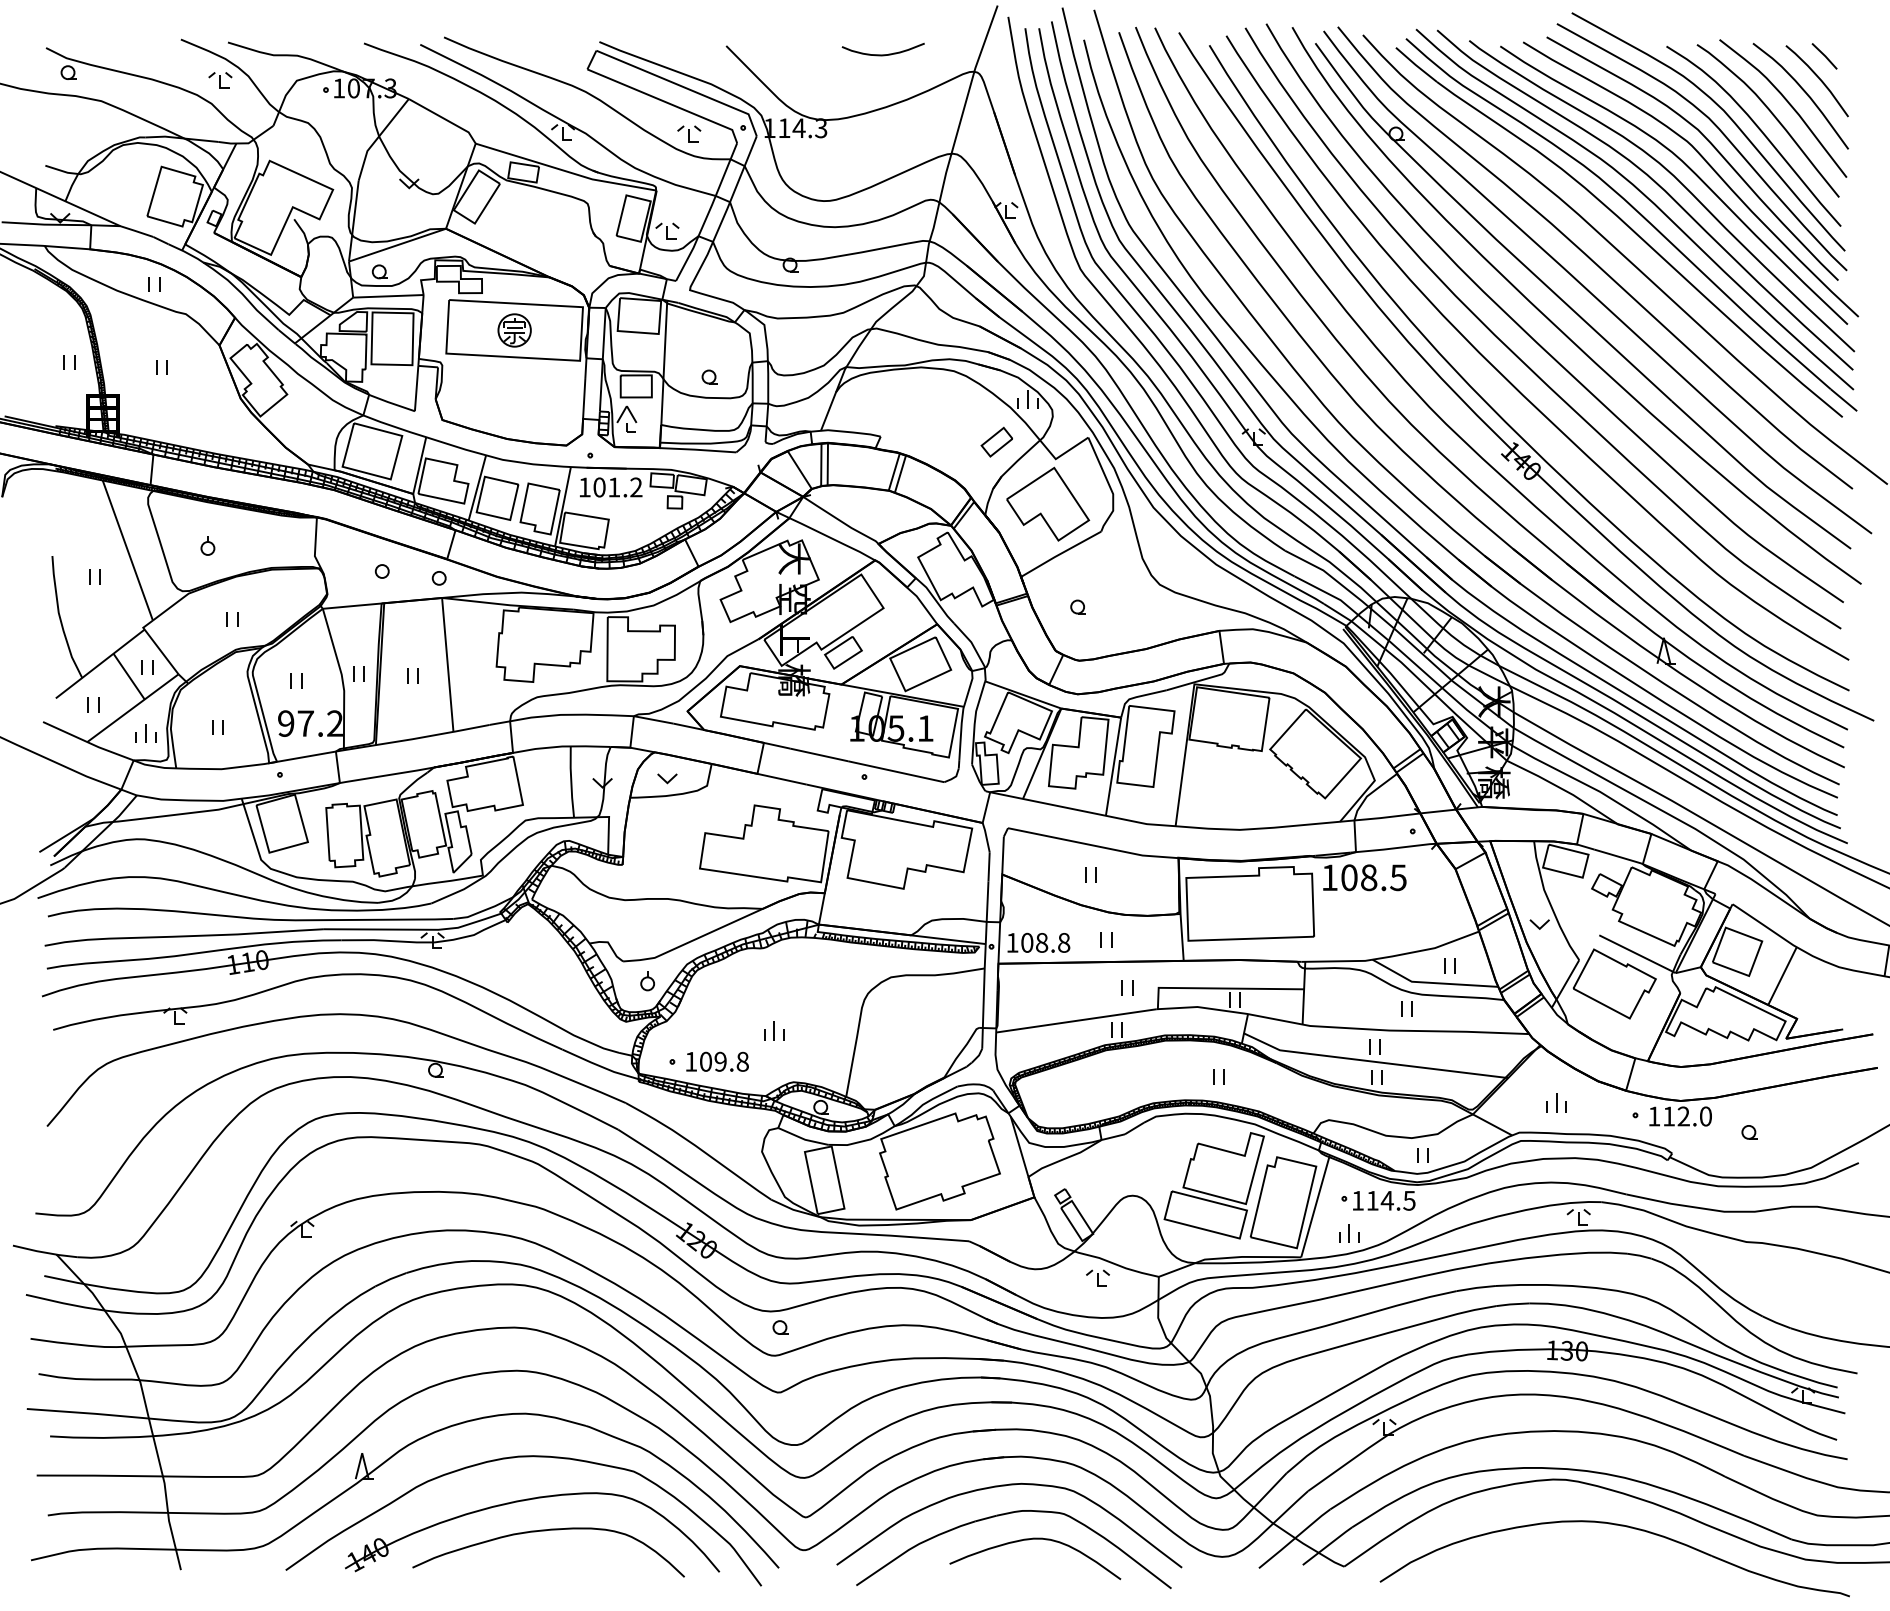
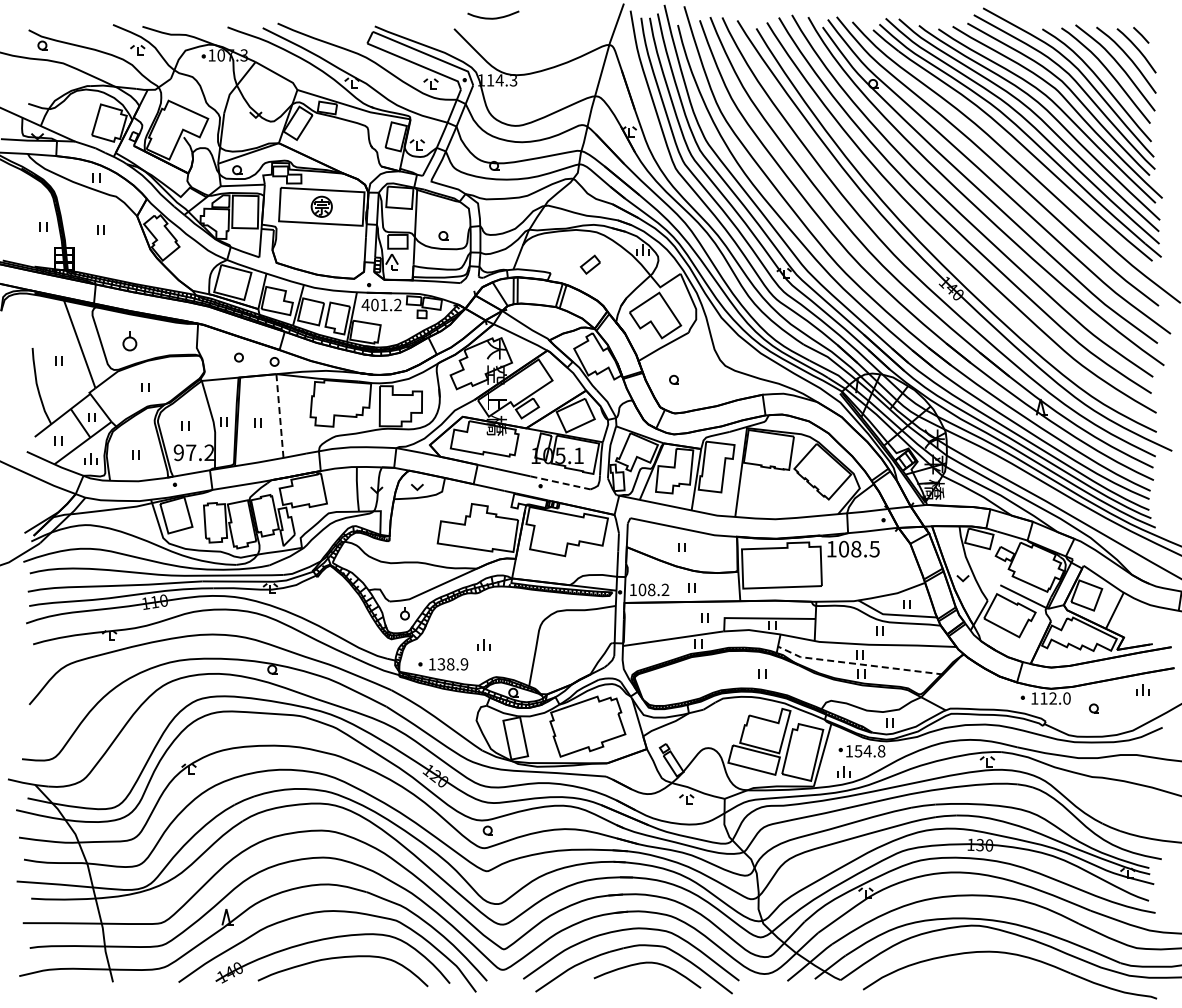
curve: (883, 53) -> (493, 17), moved
part: (995, 441) -> (589, 264), moved
text: (584, 488) -> (365, 305), 101.2 -> 401.2
part: (207, 545) -> (129, 341), size x1.6
line: (448, 665) -> (280, 416), solid -> dashed
line: (896, 771) -> (560, 482), solid -> dashed
text: (1064, 942) -> (665, 589), 108.8 -> 108.2
text: (723, 1062) -> (452, 664), 109.8 -> 138.9
line: (1374, 1062) -> (859, 664), solid -> dashed
part: (1556, 1102) -> (1142, 689), moved
text: (1390, 1201) -> (869, 751), 114.5 -> 154.8

